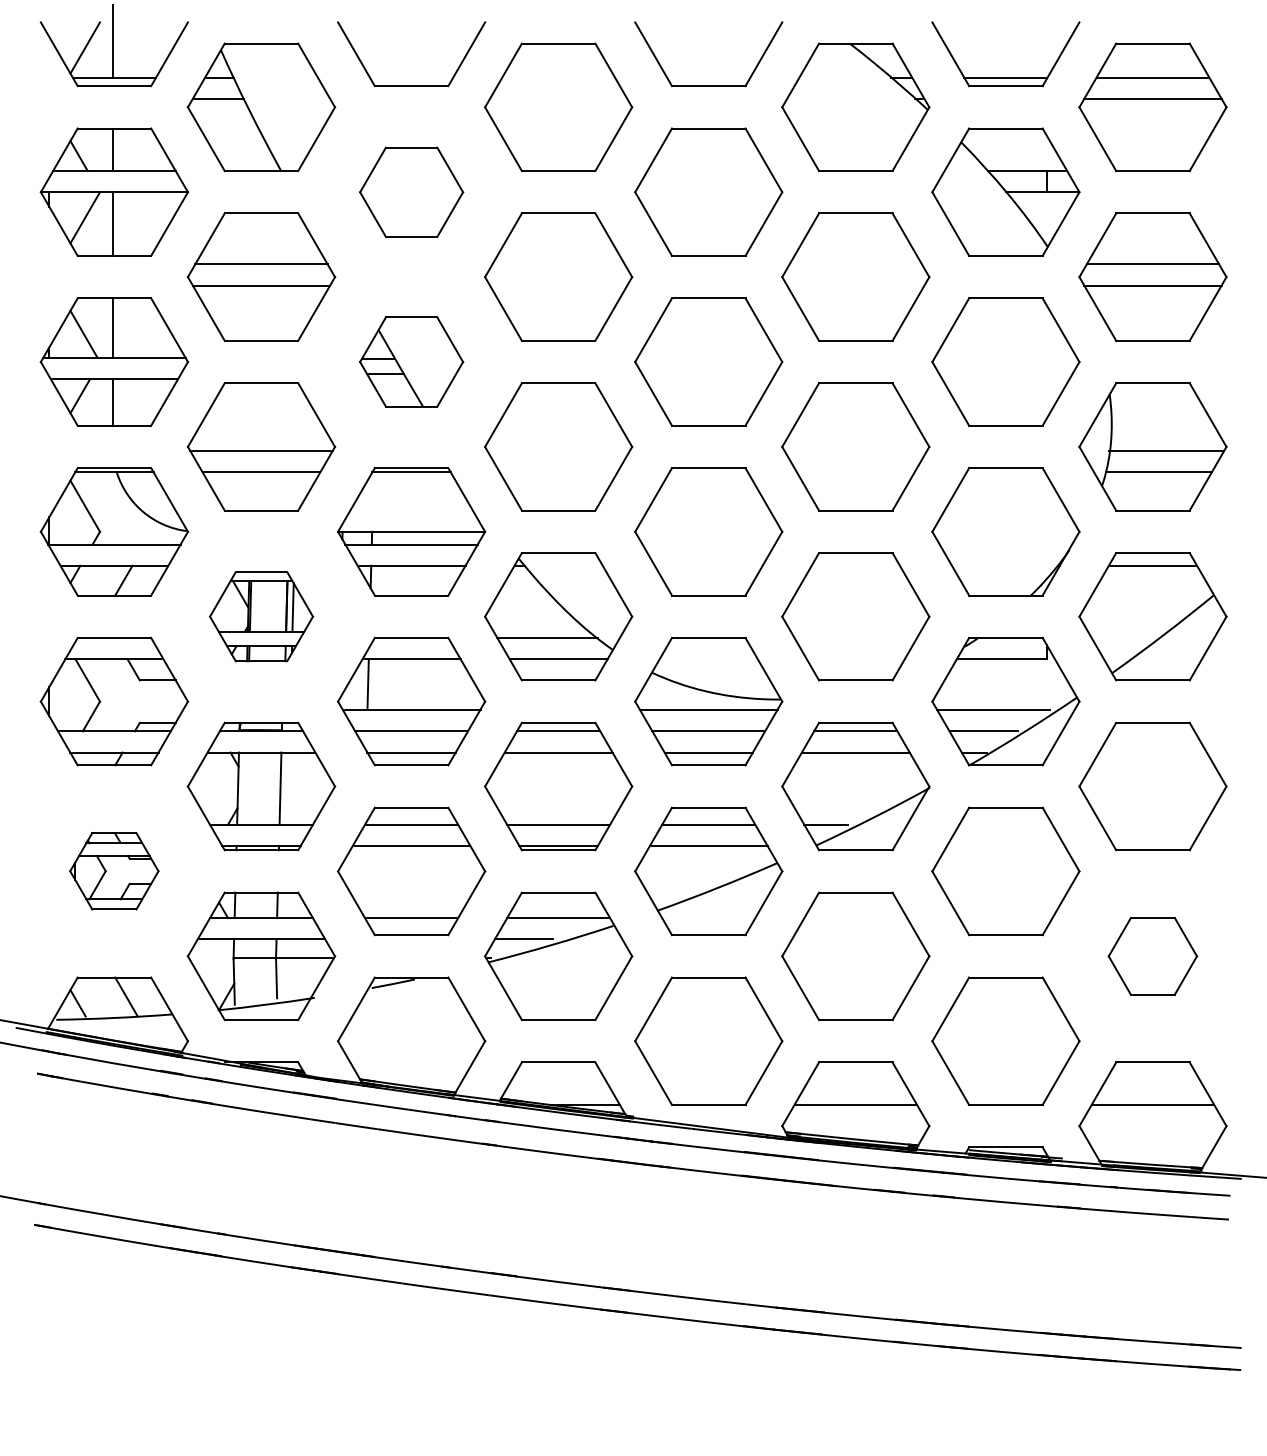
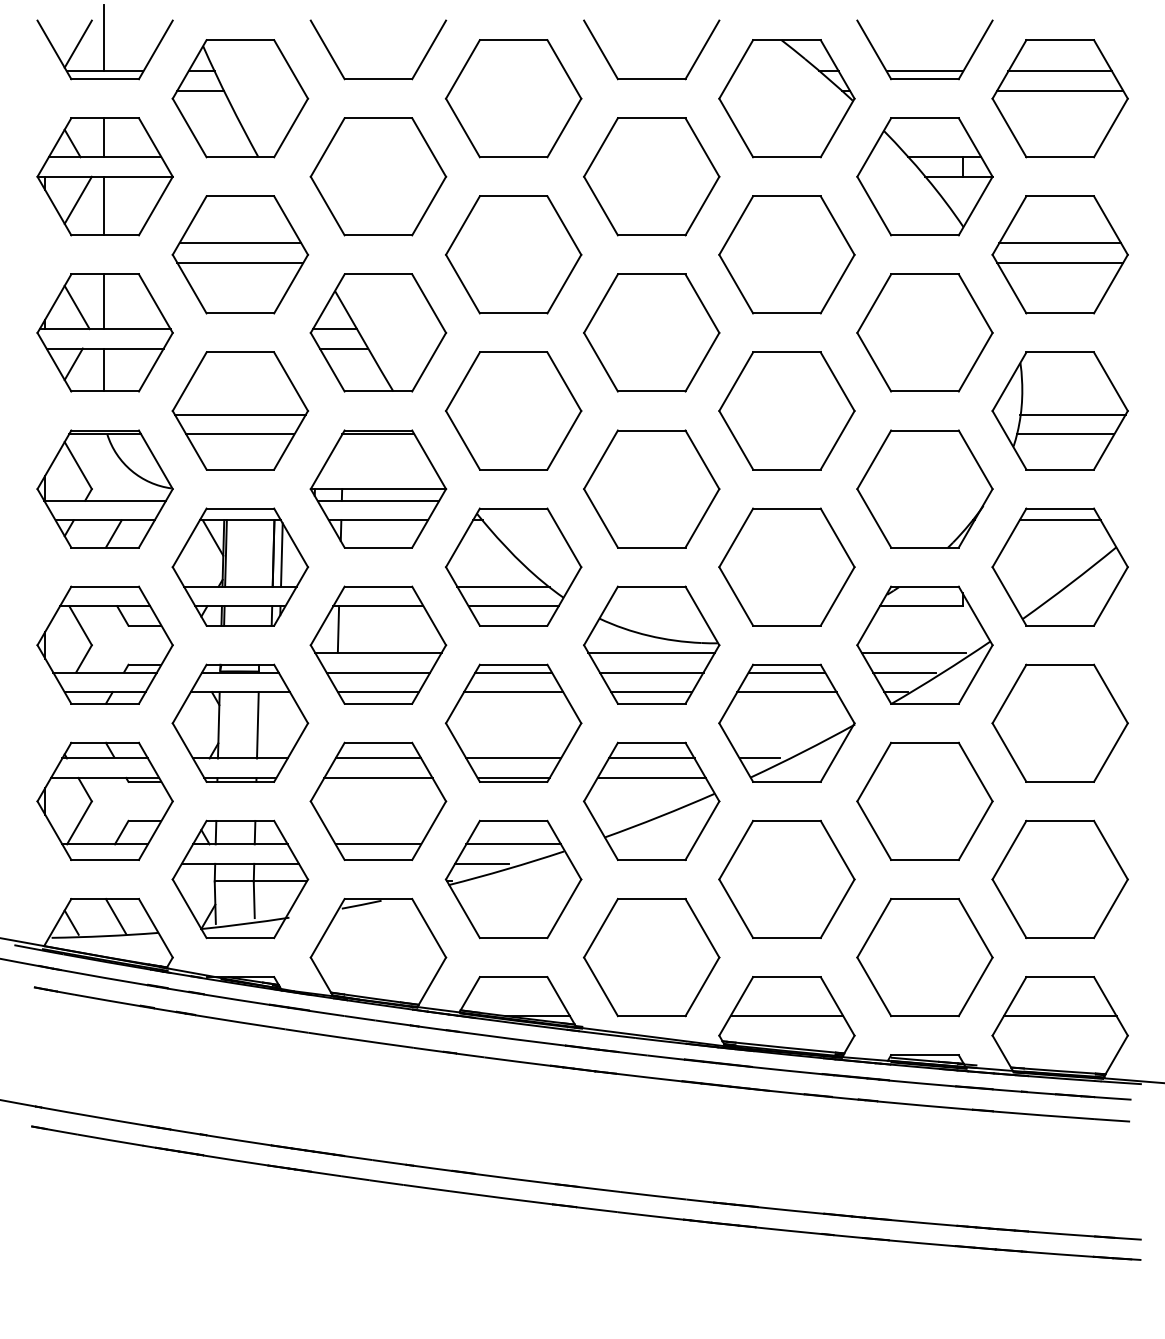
part: (411, 191) -> (378, 176), size x1.43
part: (411, 361) -> (378, 332), size x1.43
part: (261, 615) -> (240, 566), size x1.43
part: (113, 870) -> (104, 800), size x1.67
part: (1152, 956) -> (1059, 879), size x1.67

